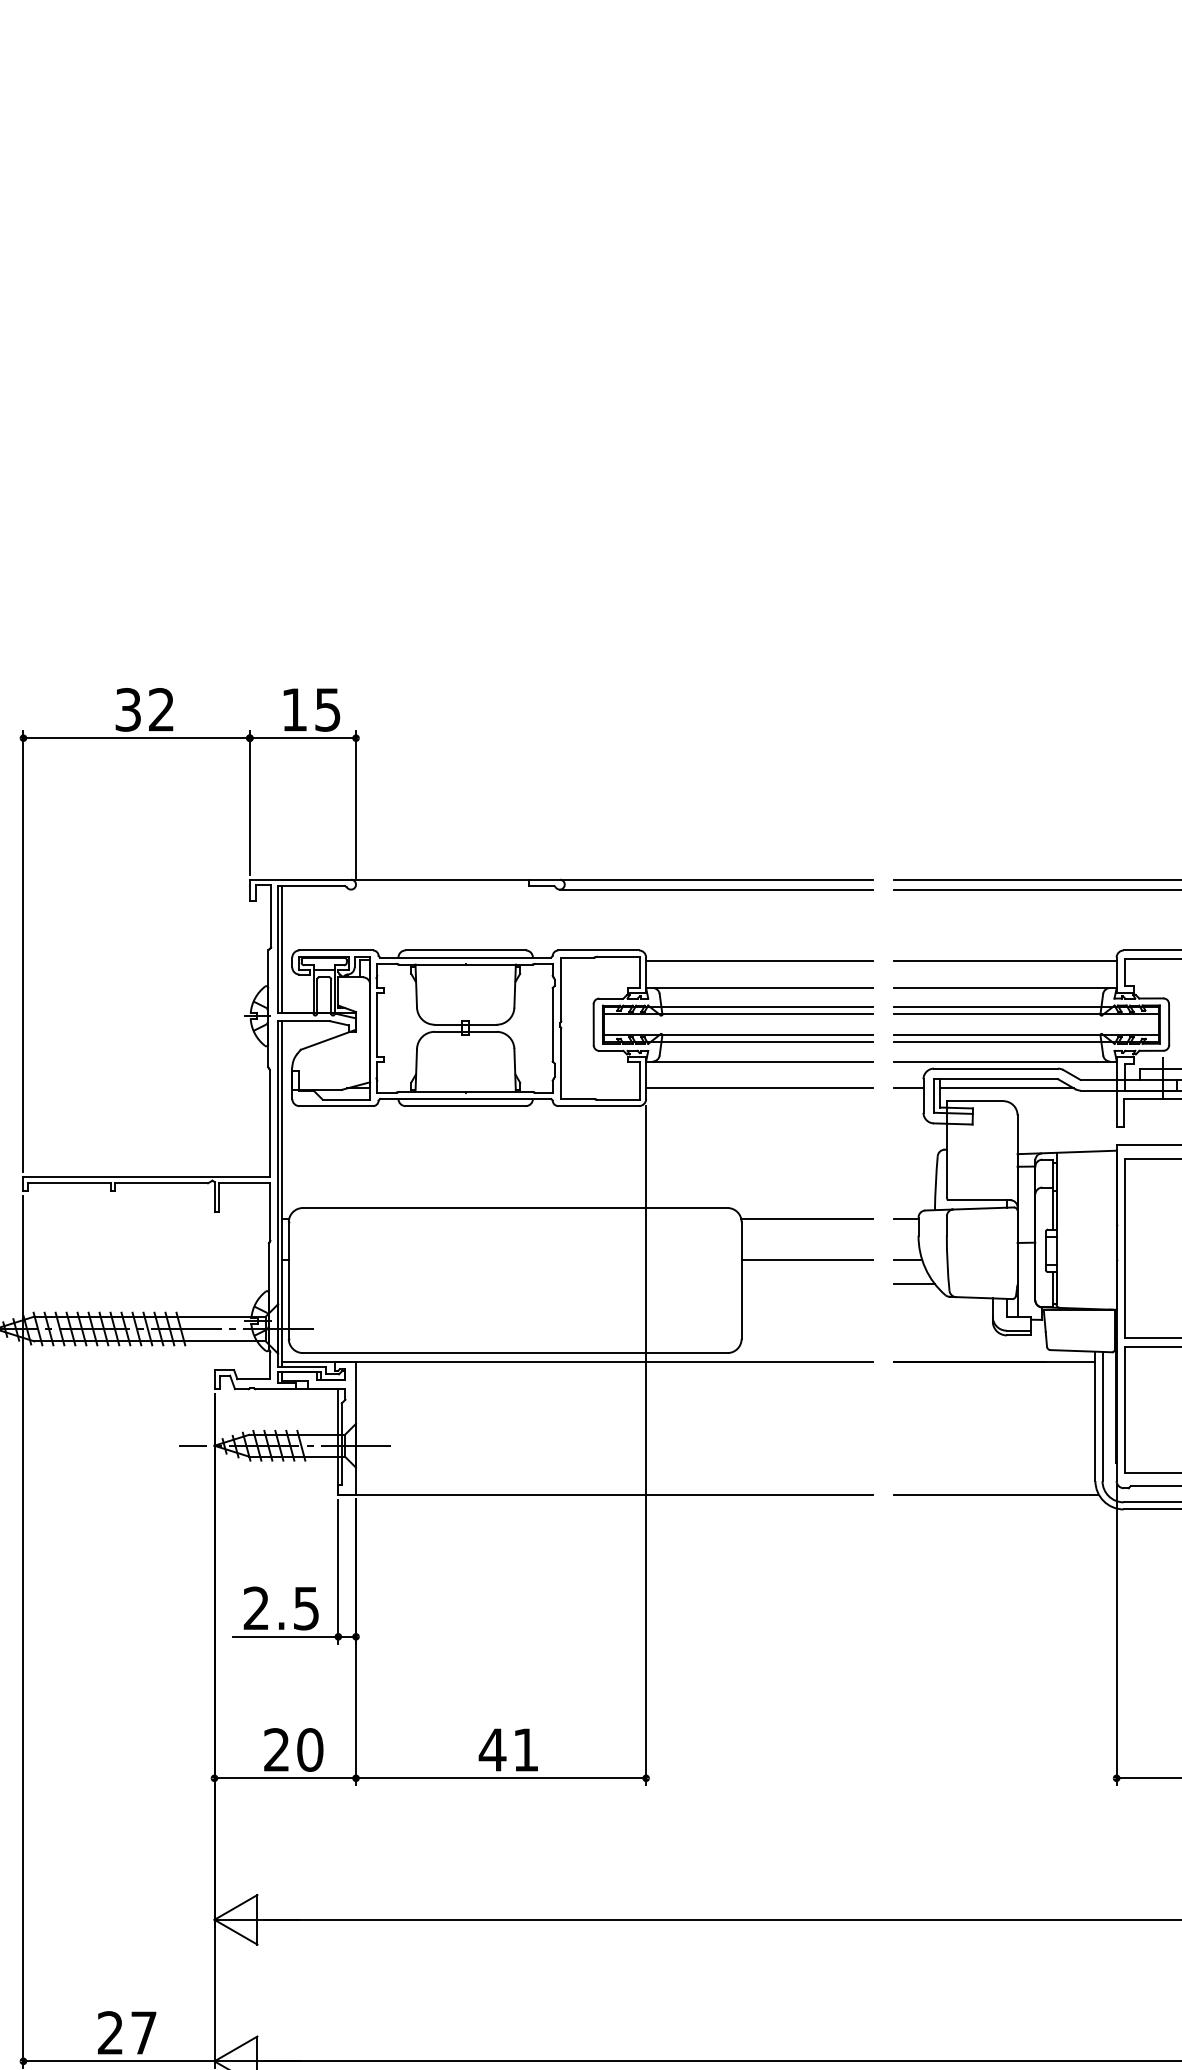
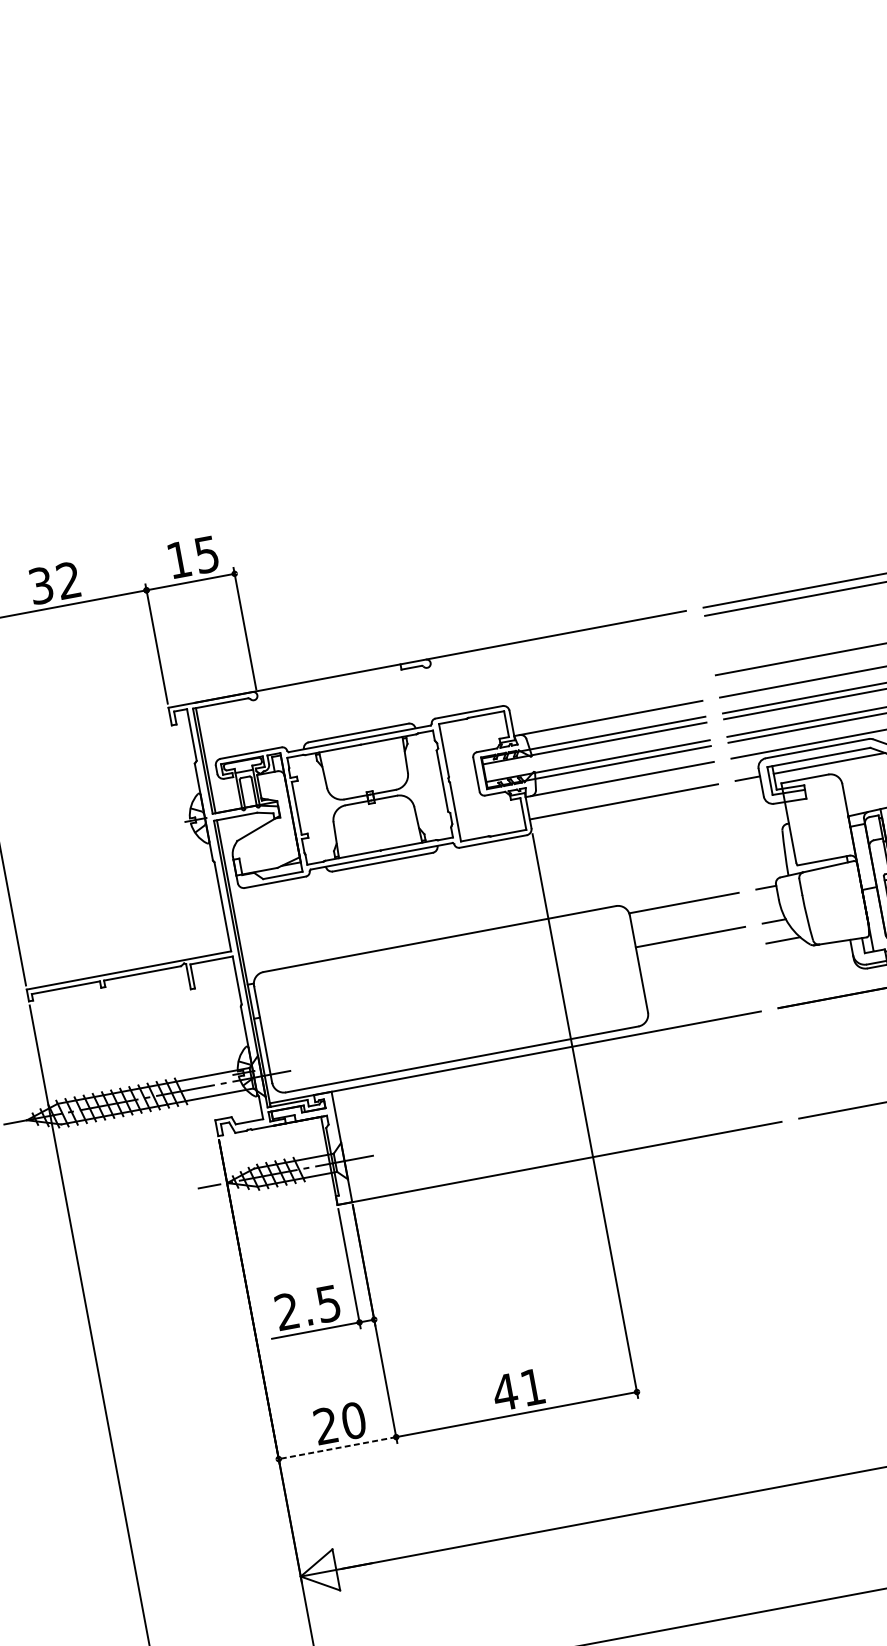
line: (716, 889) -> (557, 643), removed
line: (759, 961) -> (604, 696), removed
line: (285, 1778) -> (337, 1448), solid -> dashed

